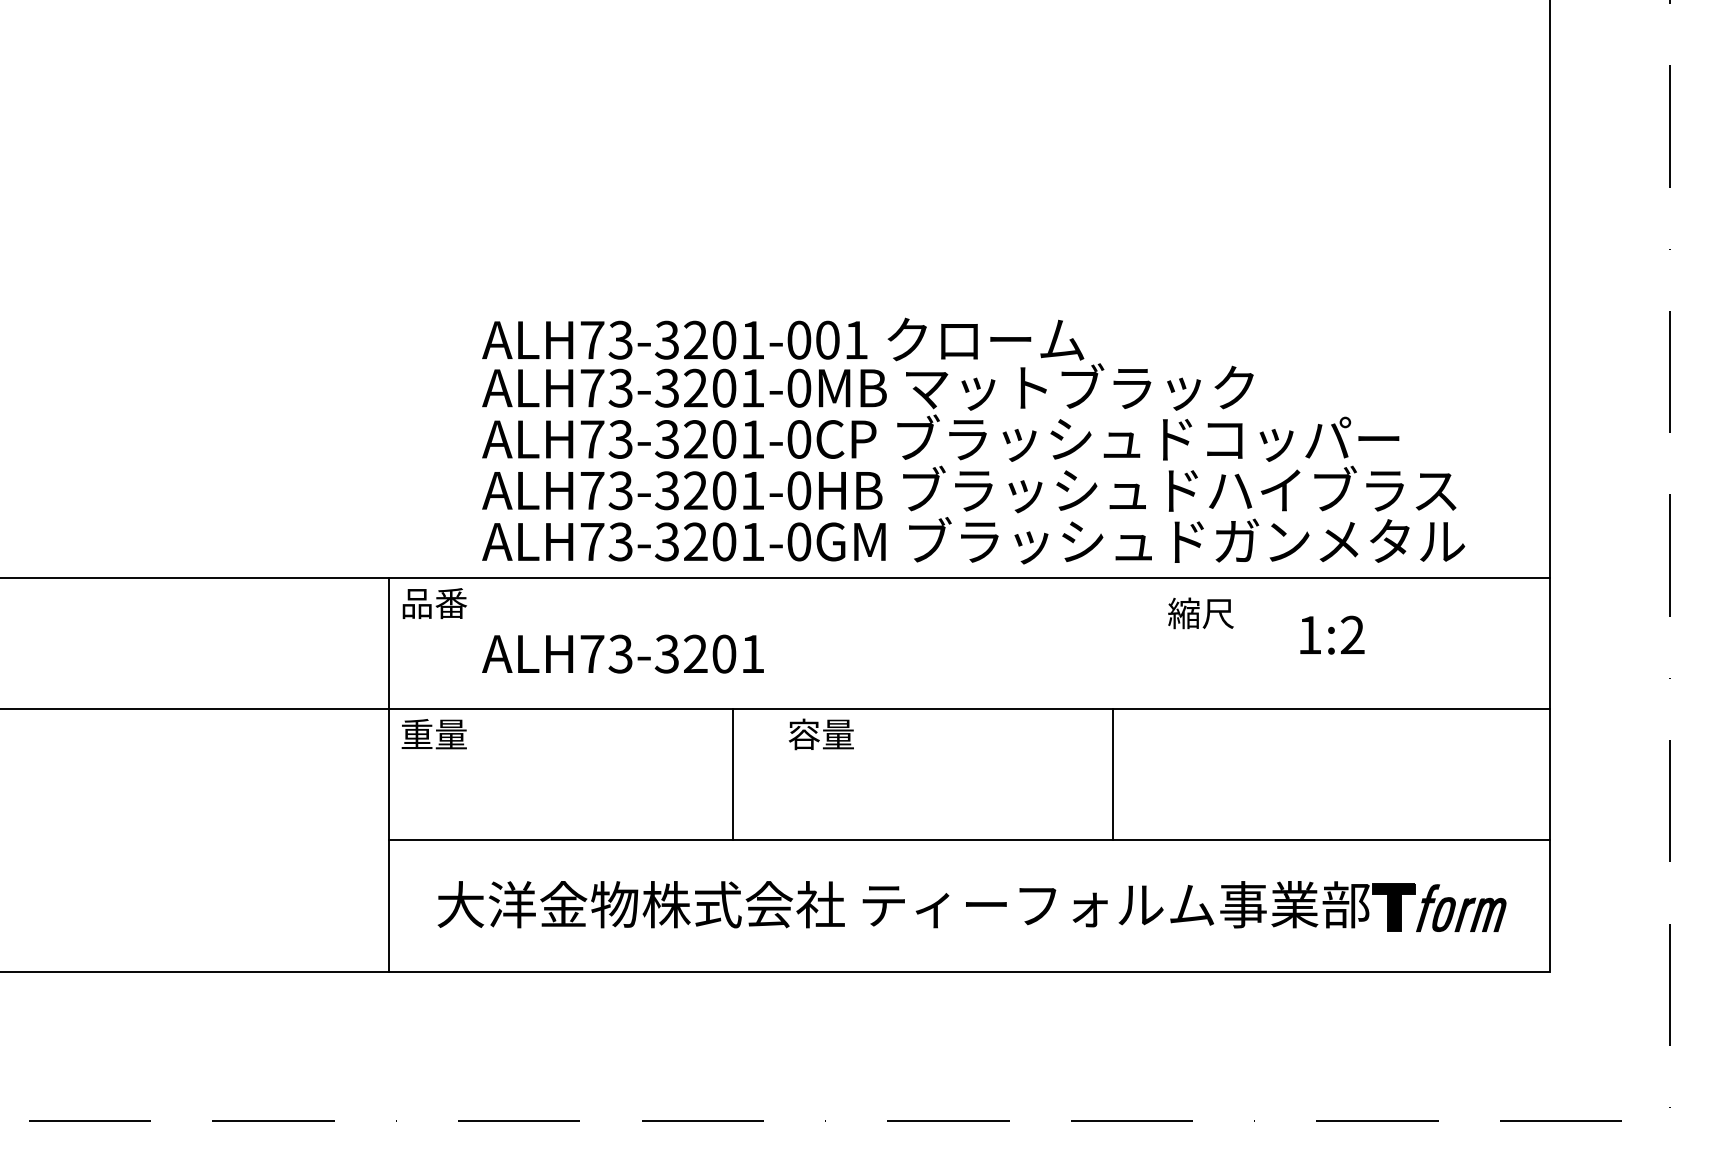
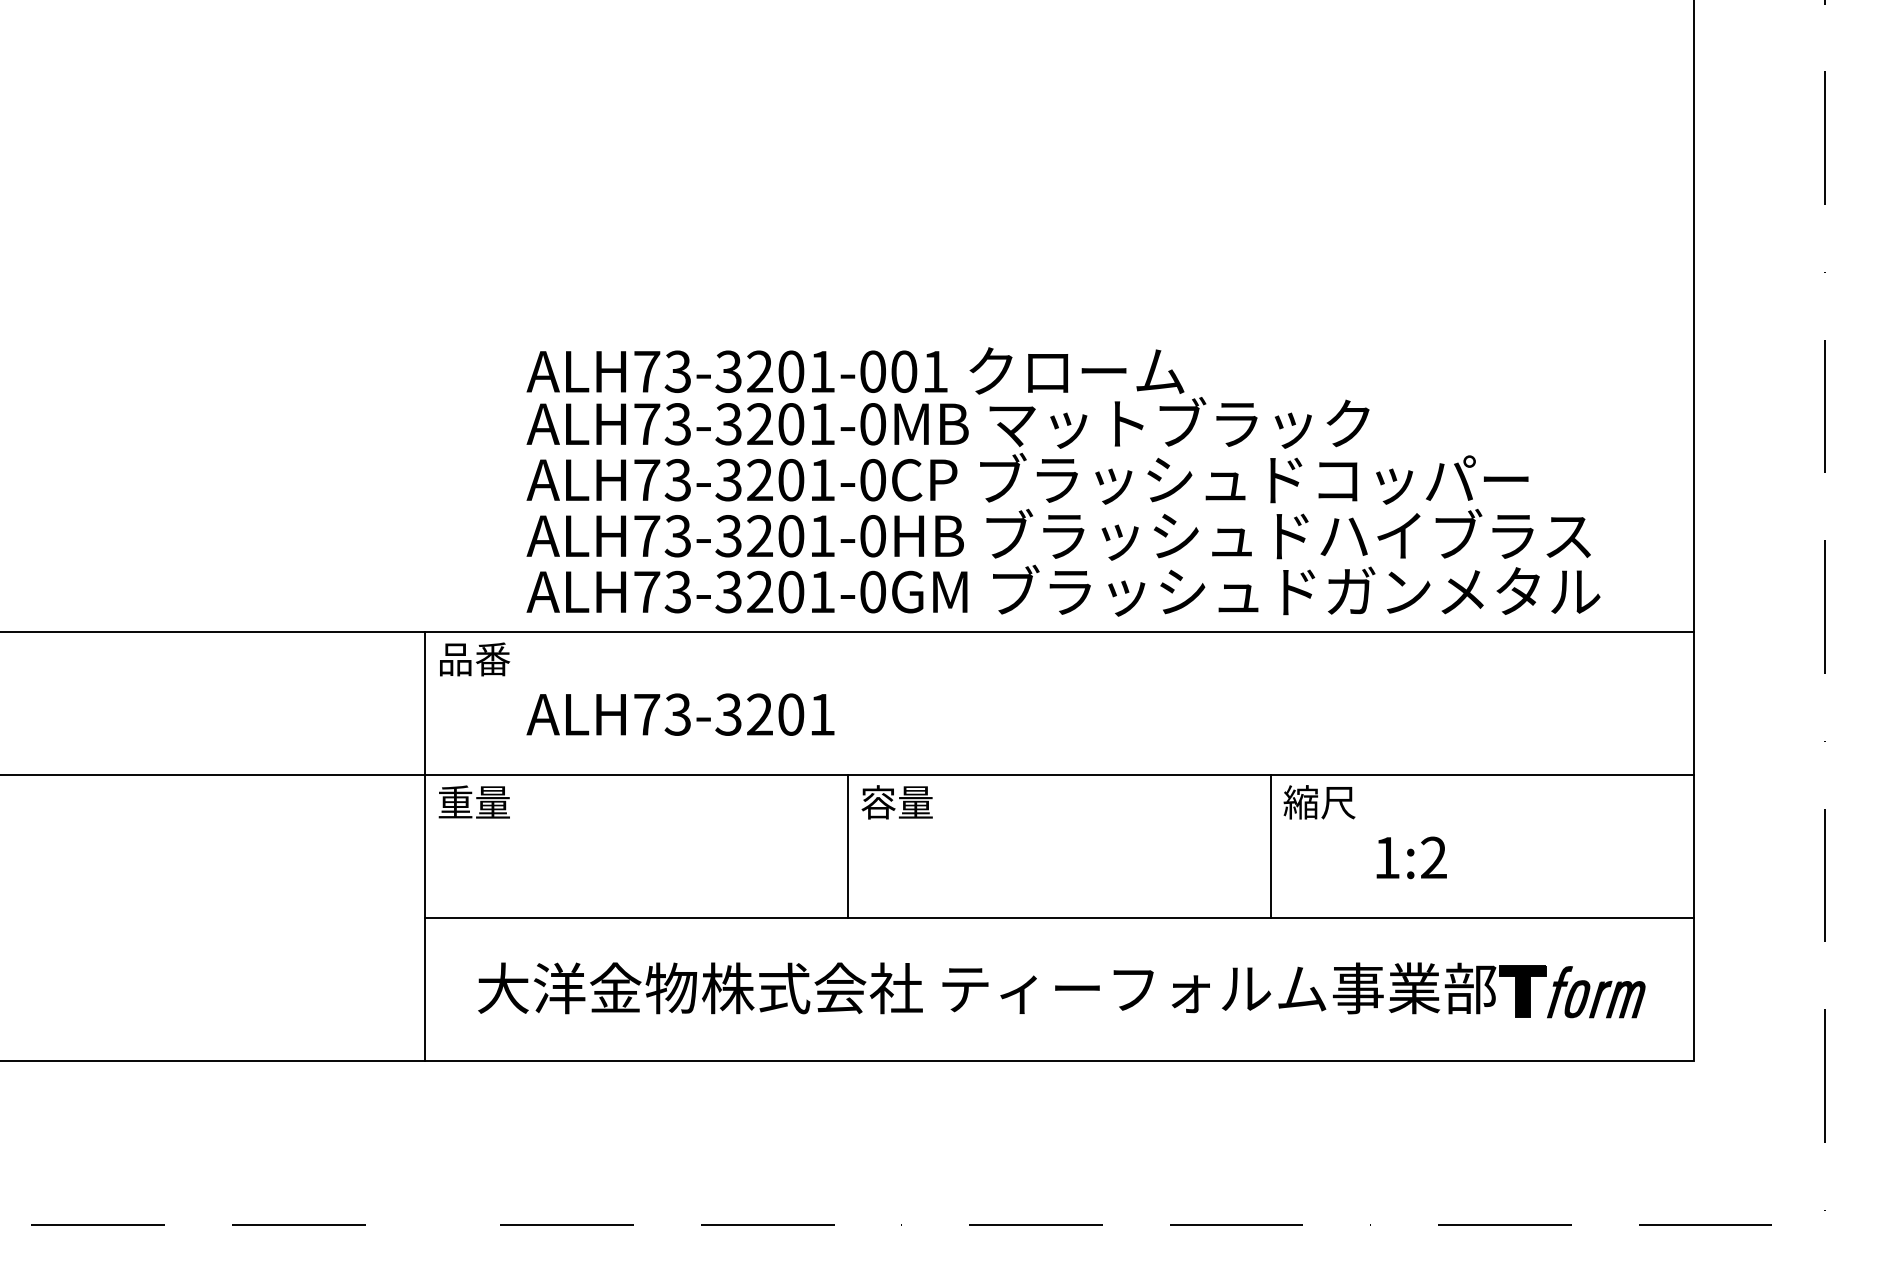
text: (1200, 613) -> (1319, 802), moved
text: (1332, 634) -> (1411, 857), moved
line: (733, 774) -> (848, 846), moved
line: (1113, 774) -> (1270, 846), moved

